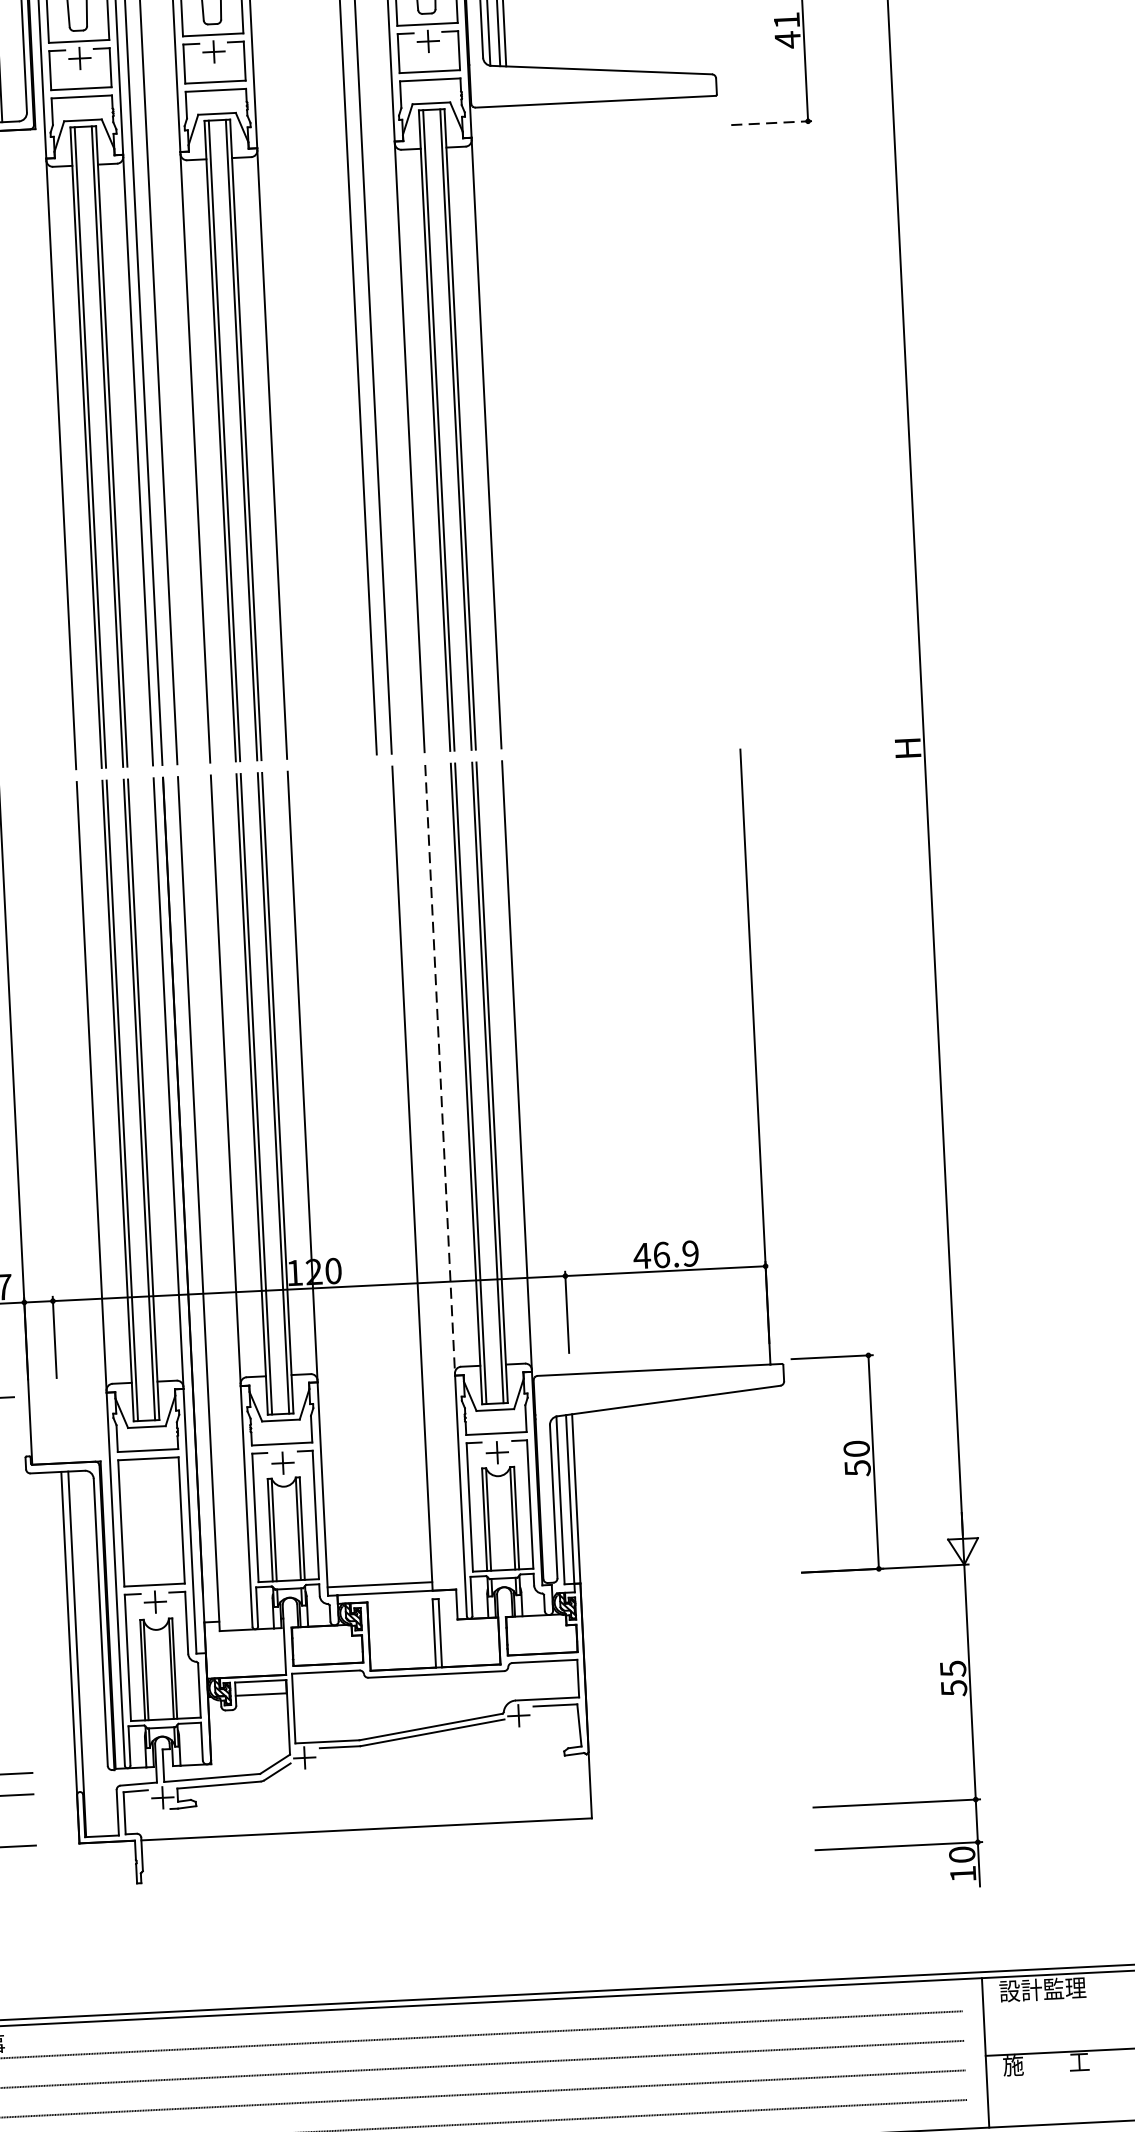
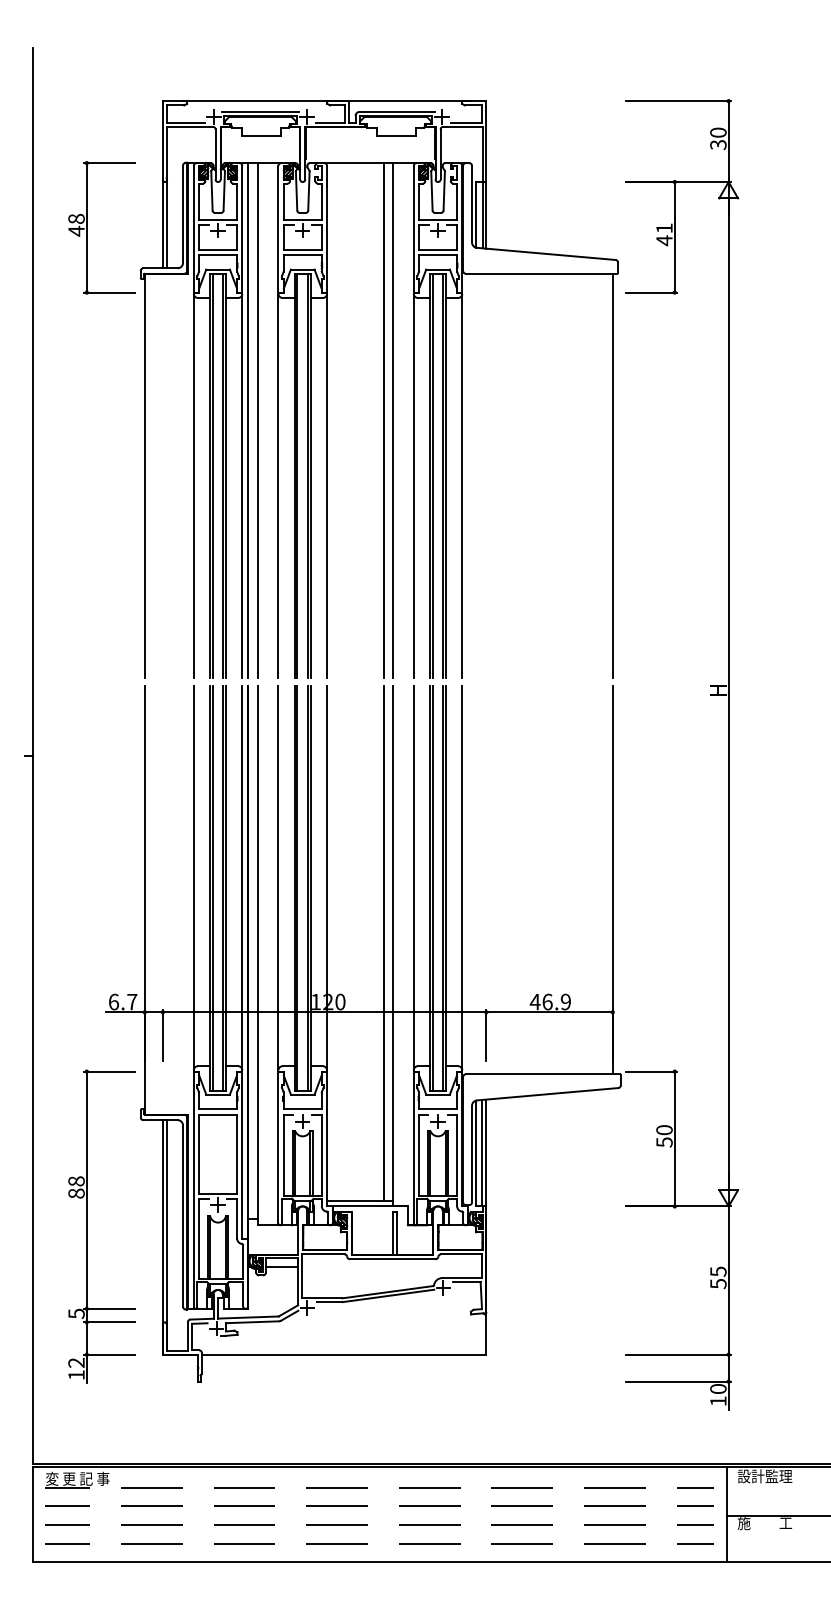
line: (771, 123) -> (651, 292), dashed -> solid
line: (723, 415) -> (612, 475), added
line: (439, 1069) -> (413, 878), dashed -> solid
line: (397, 1174) -> (383, 943), added

